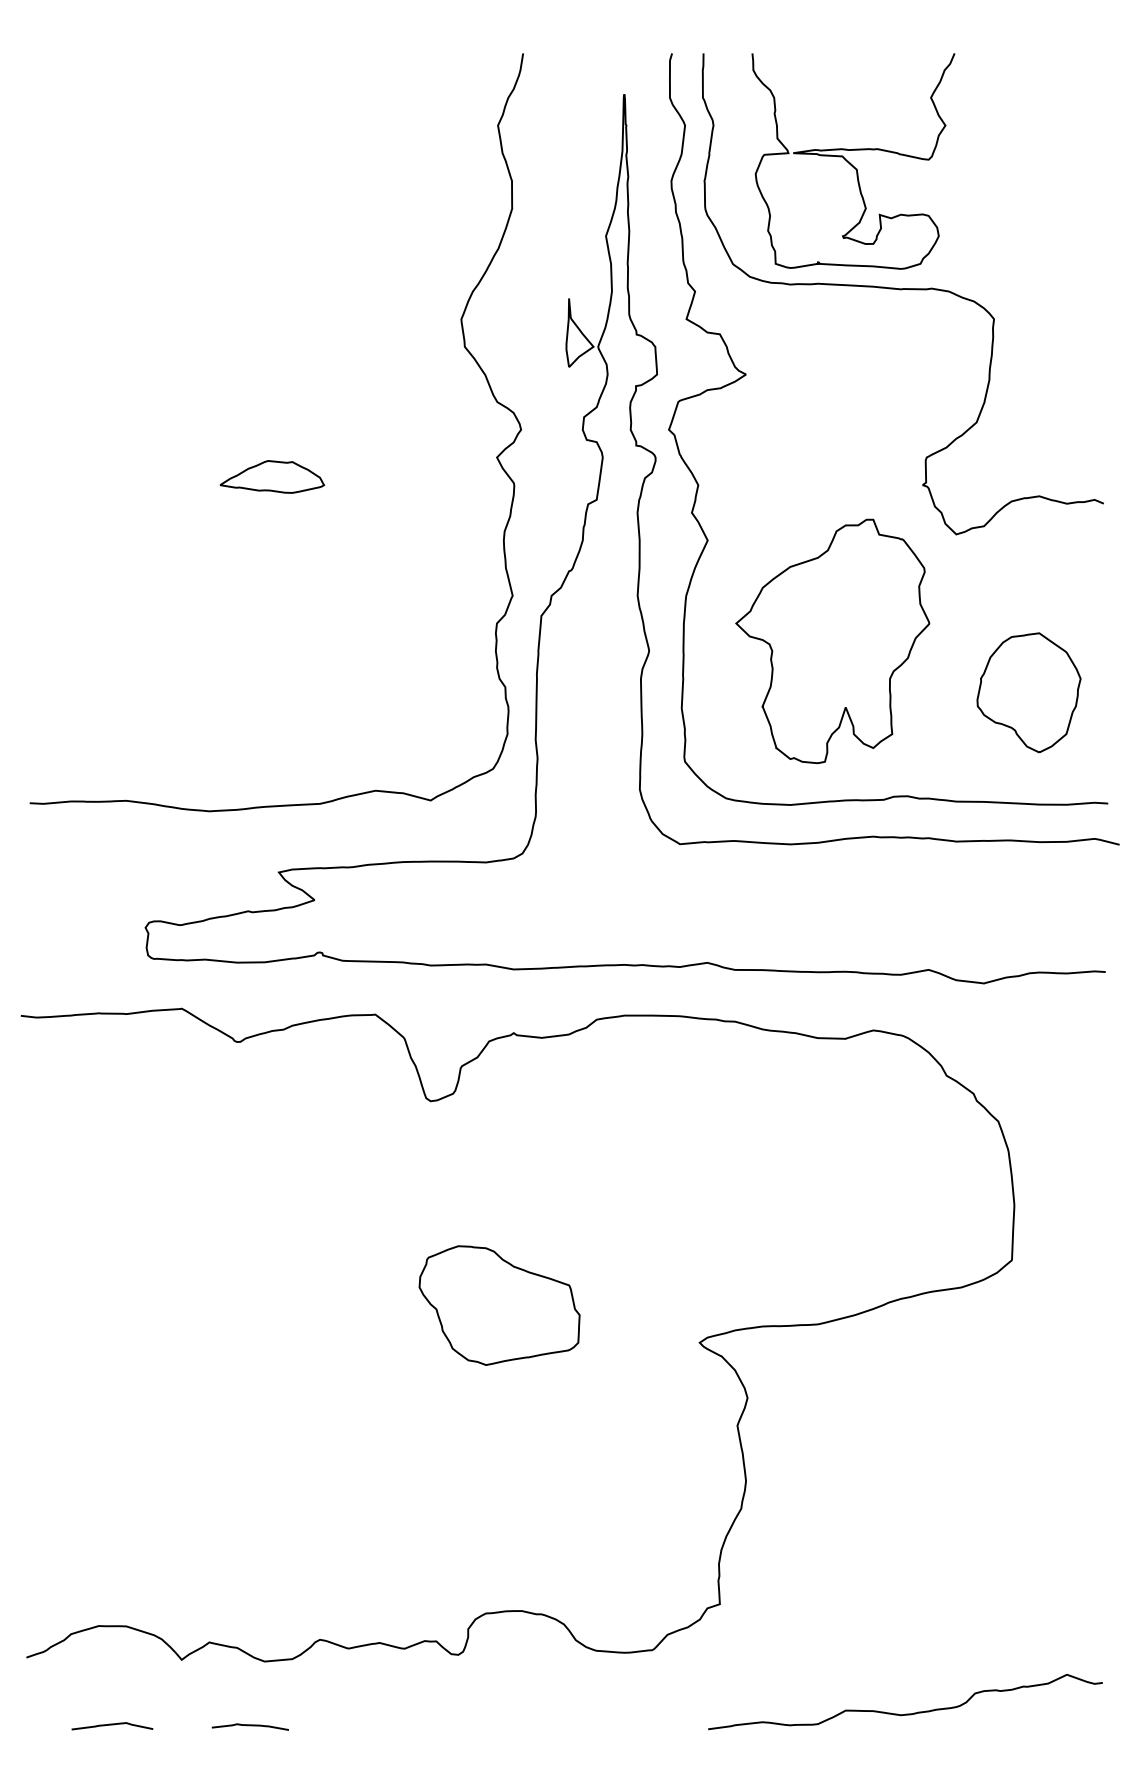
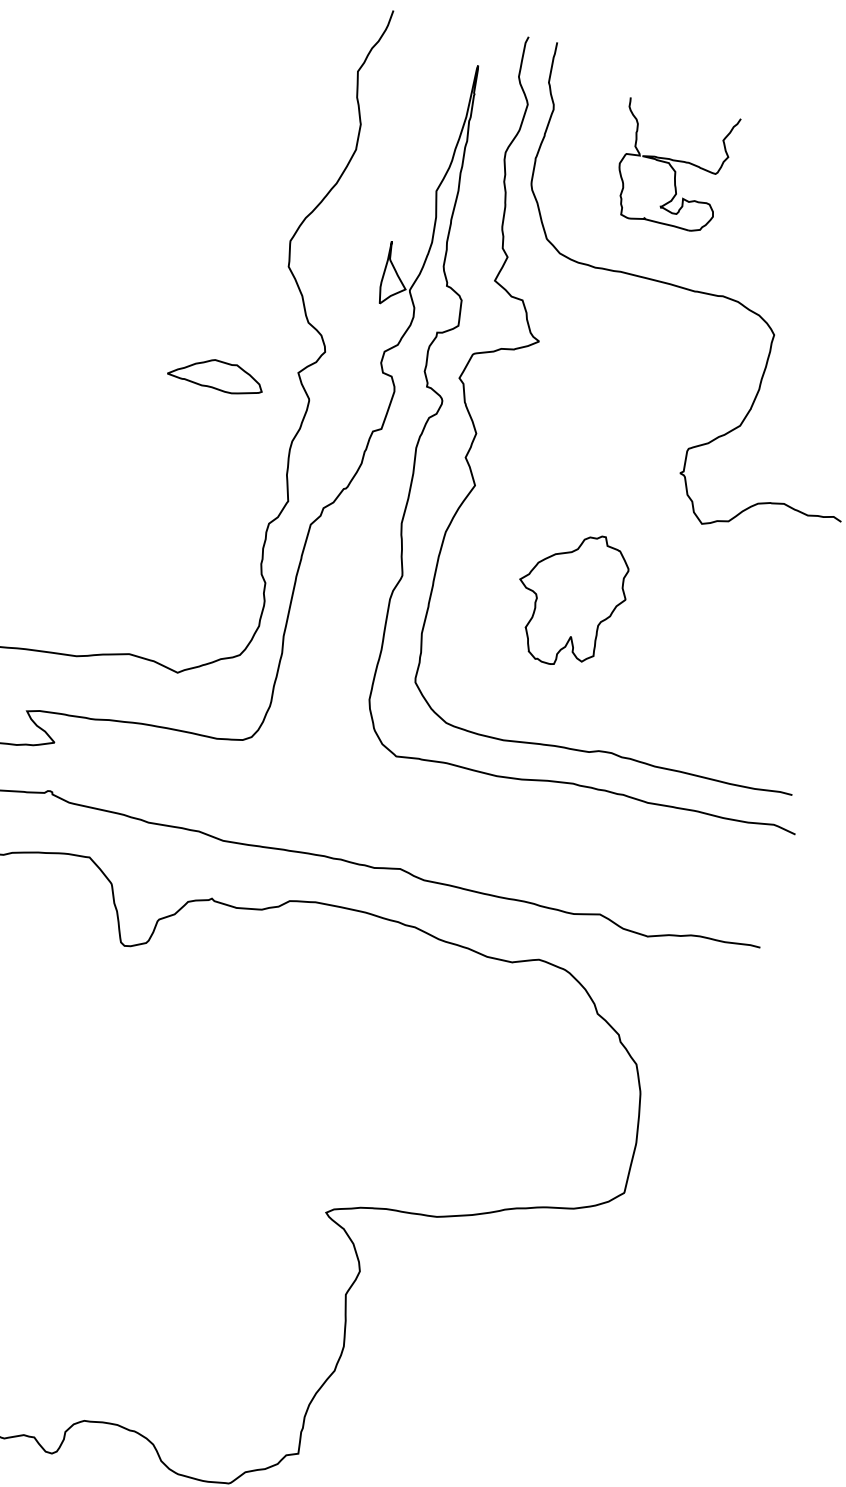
part: (853, 161) -> (674, 167), size x0.6
part: (272, 476) -> (216, 374), moved
part: (832, 641) -> (570, 599), size x0.6
part: (1028, 692) -> (739, 680), removed
part: (499, 1305) -> (150, 1143), removed

